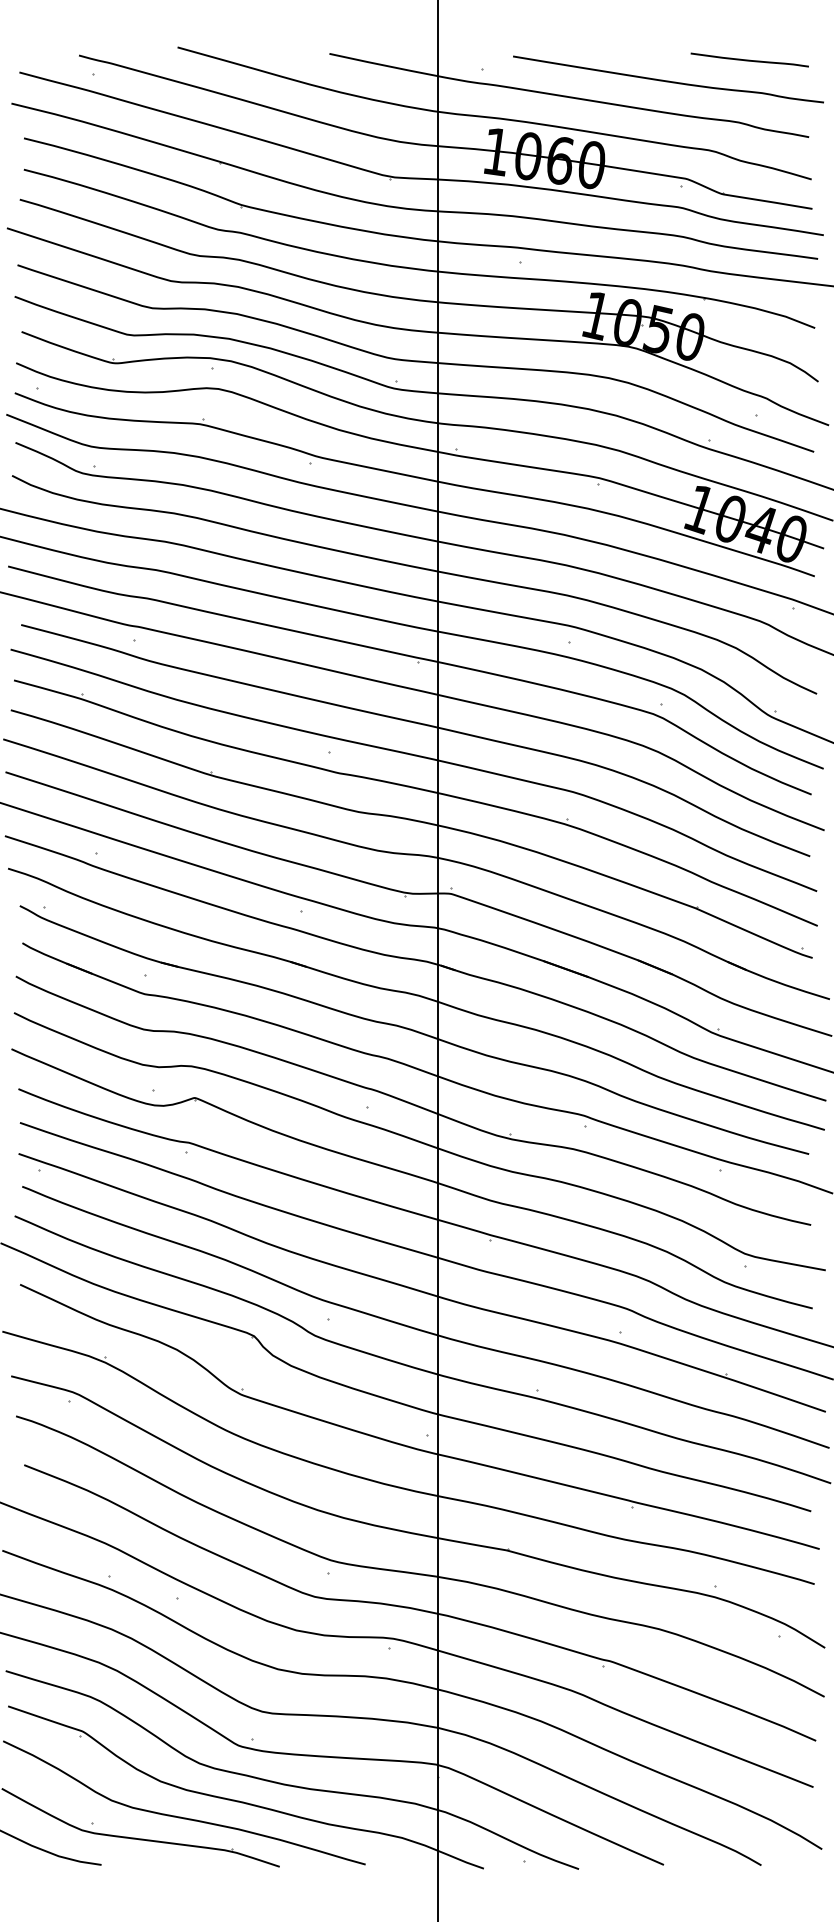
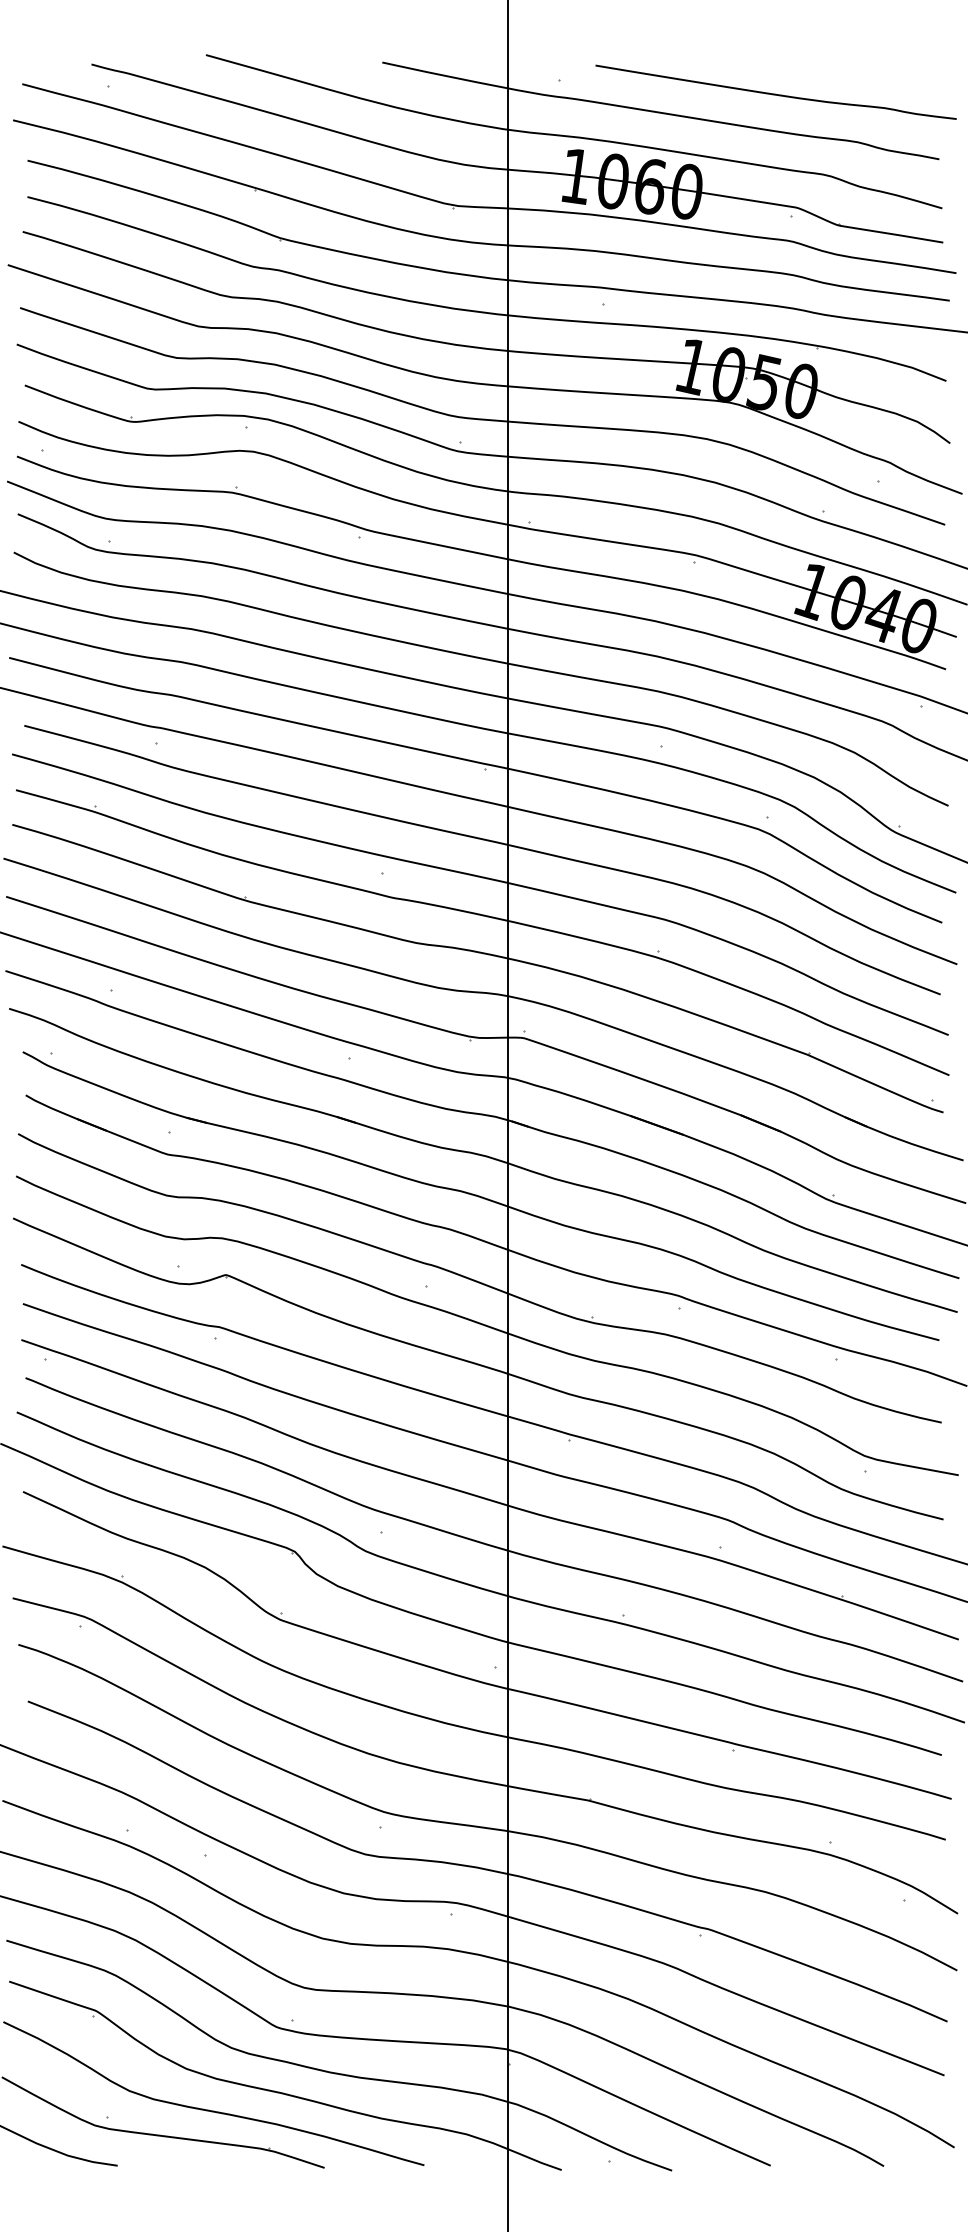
curve: (749, 59) -> (870, 69), removed

